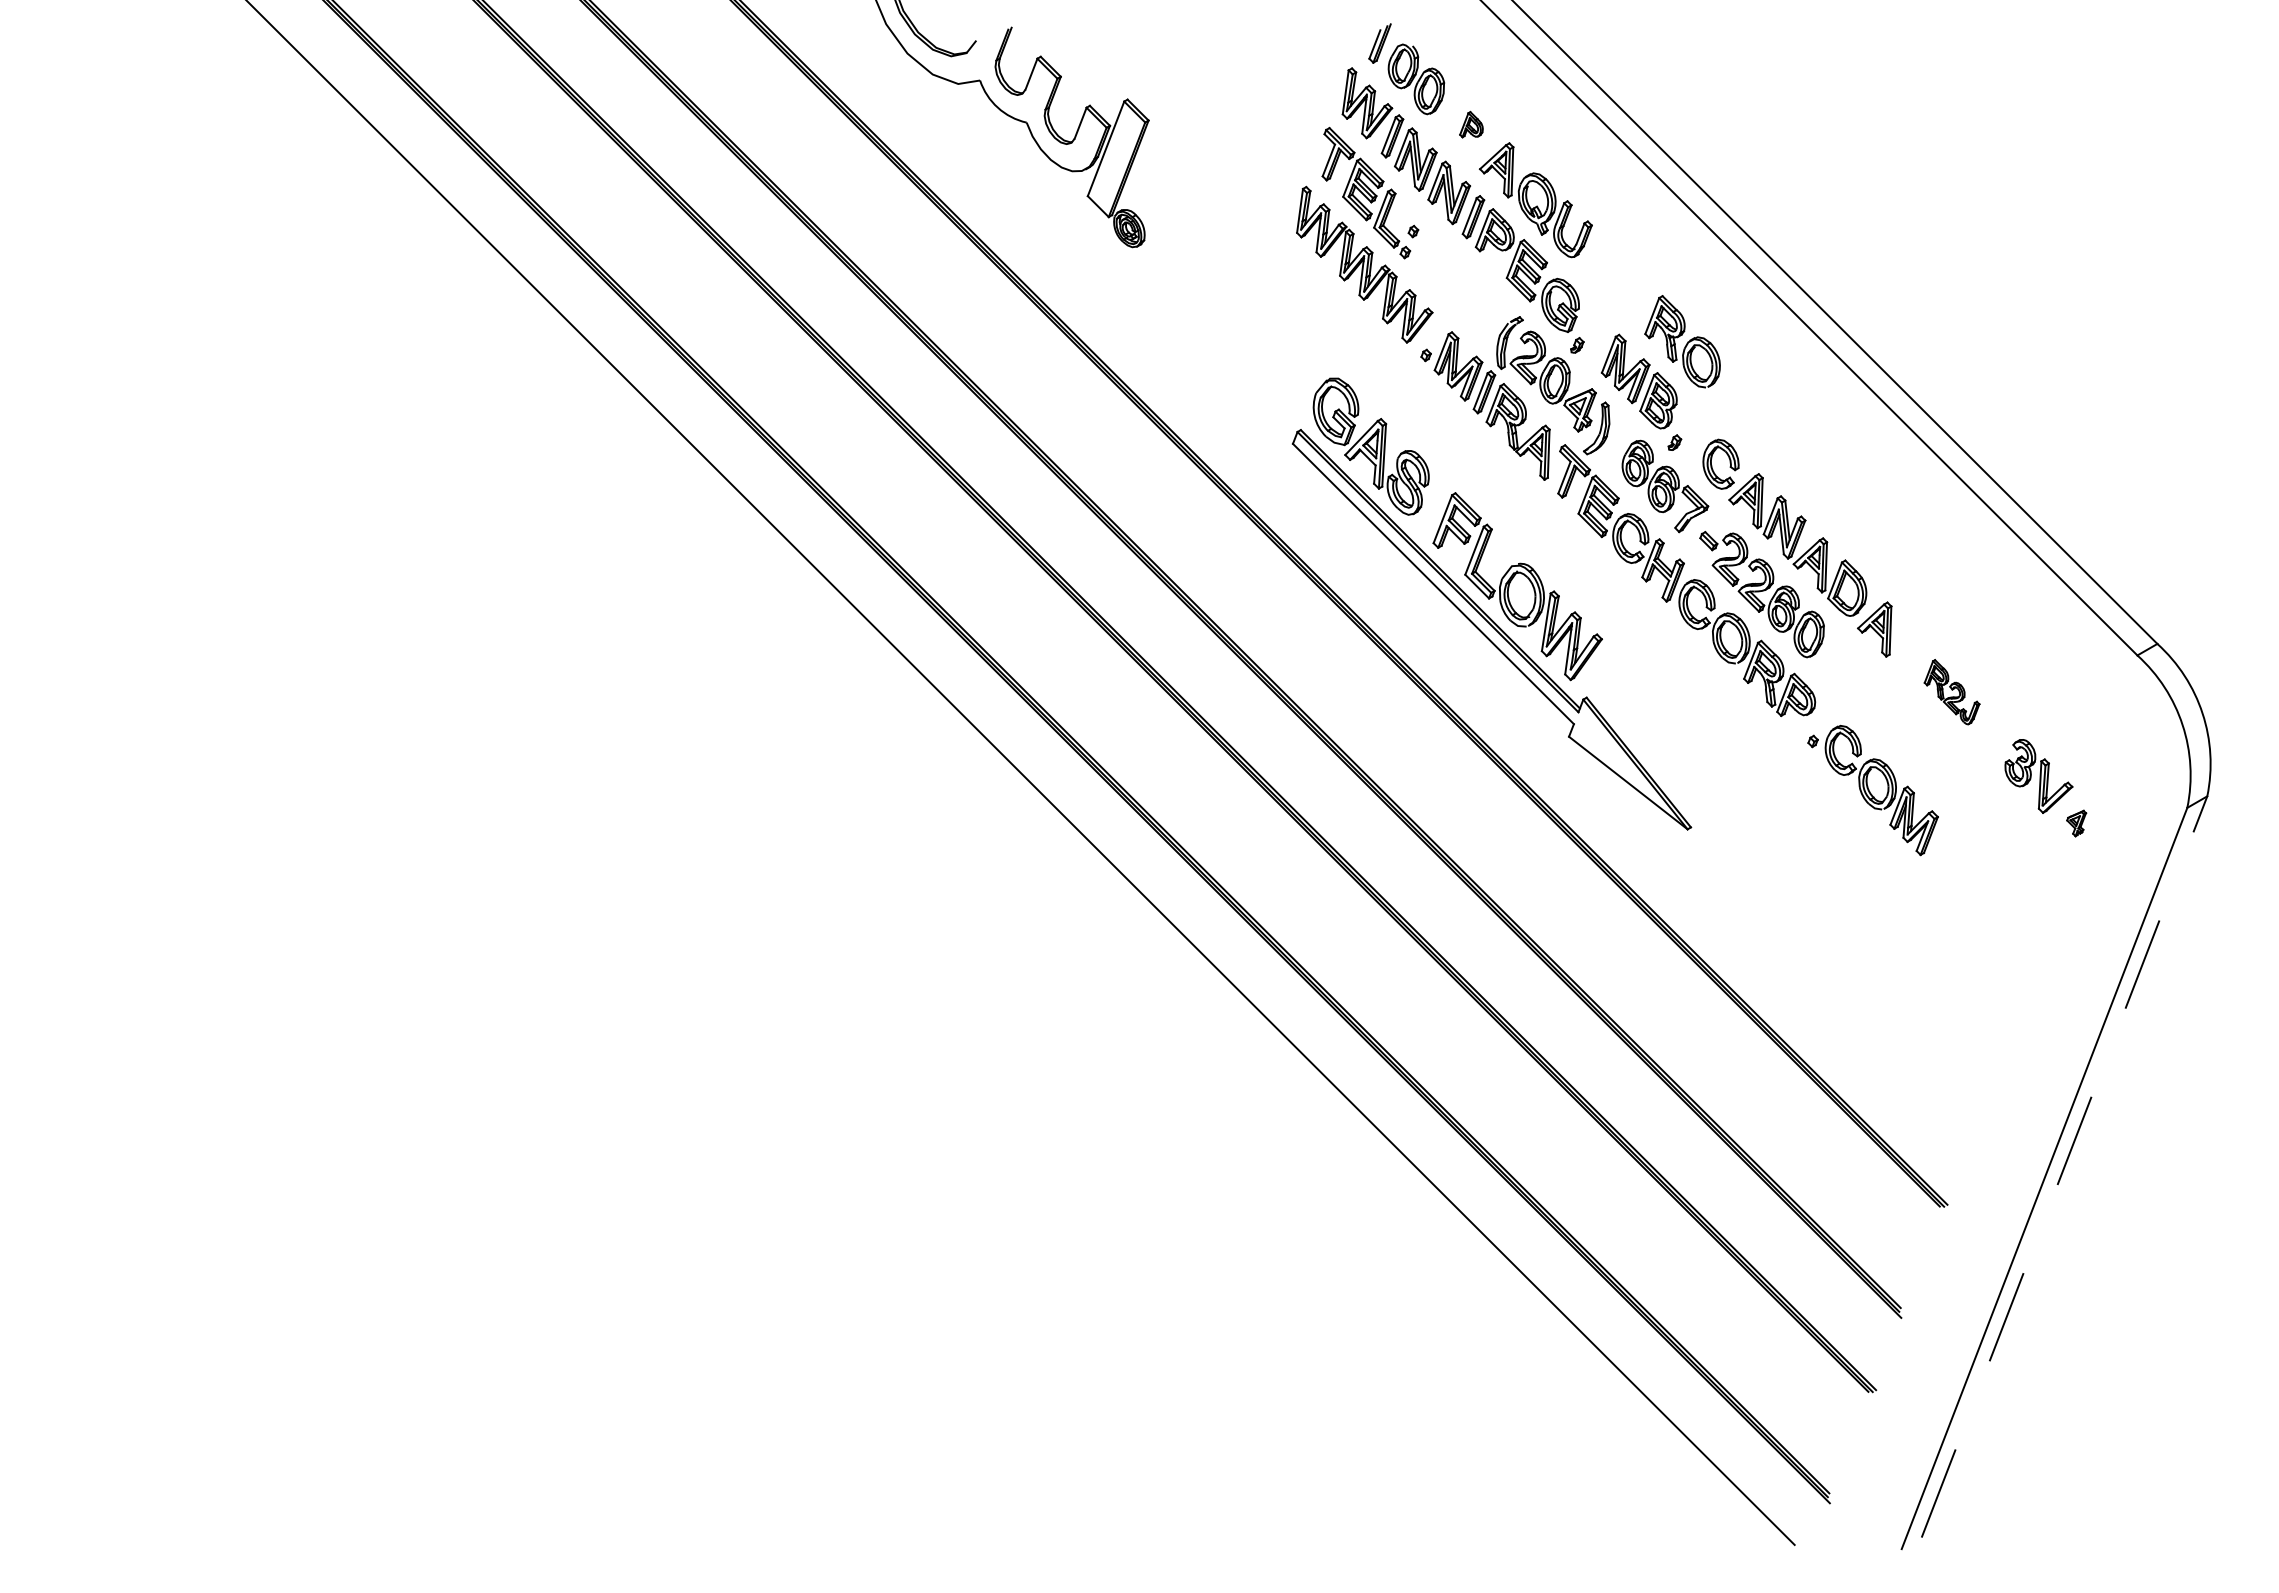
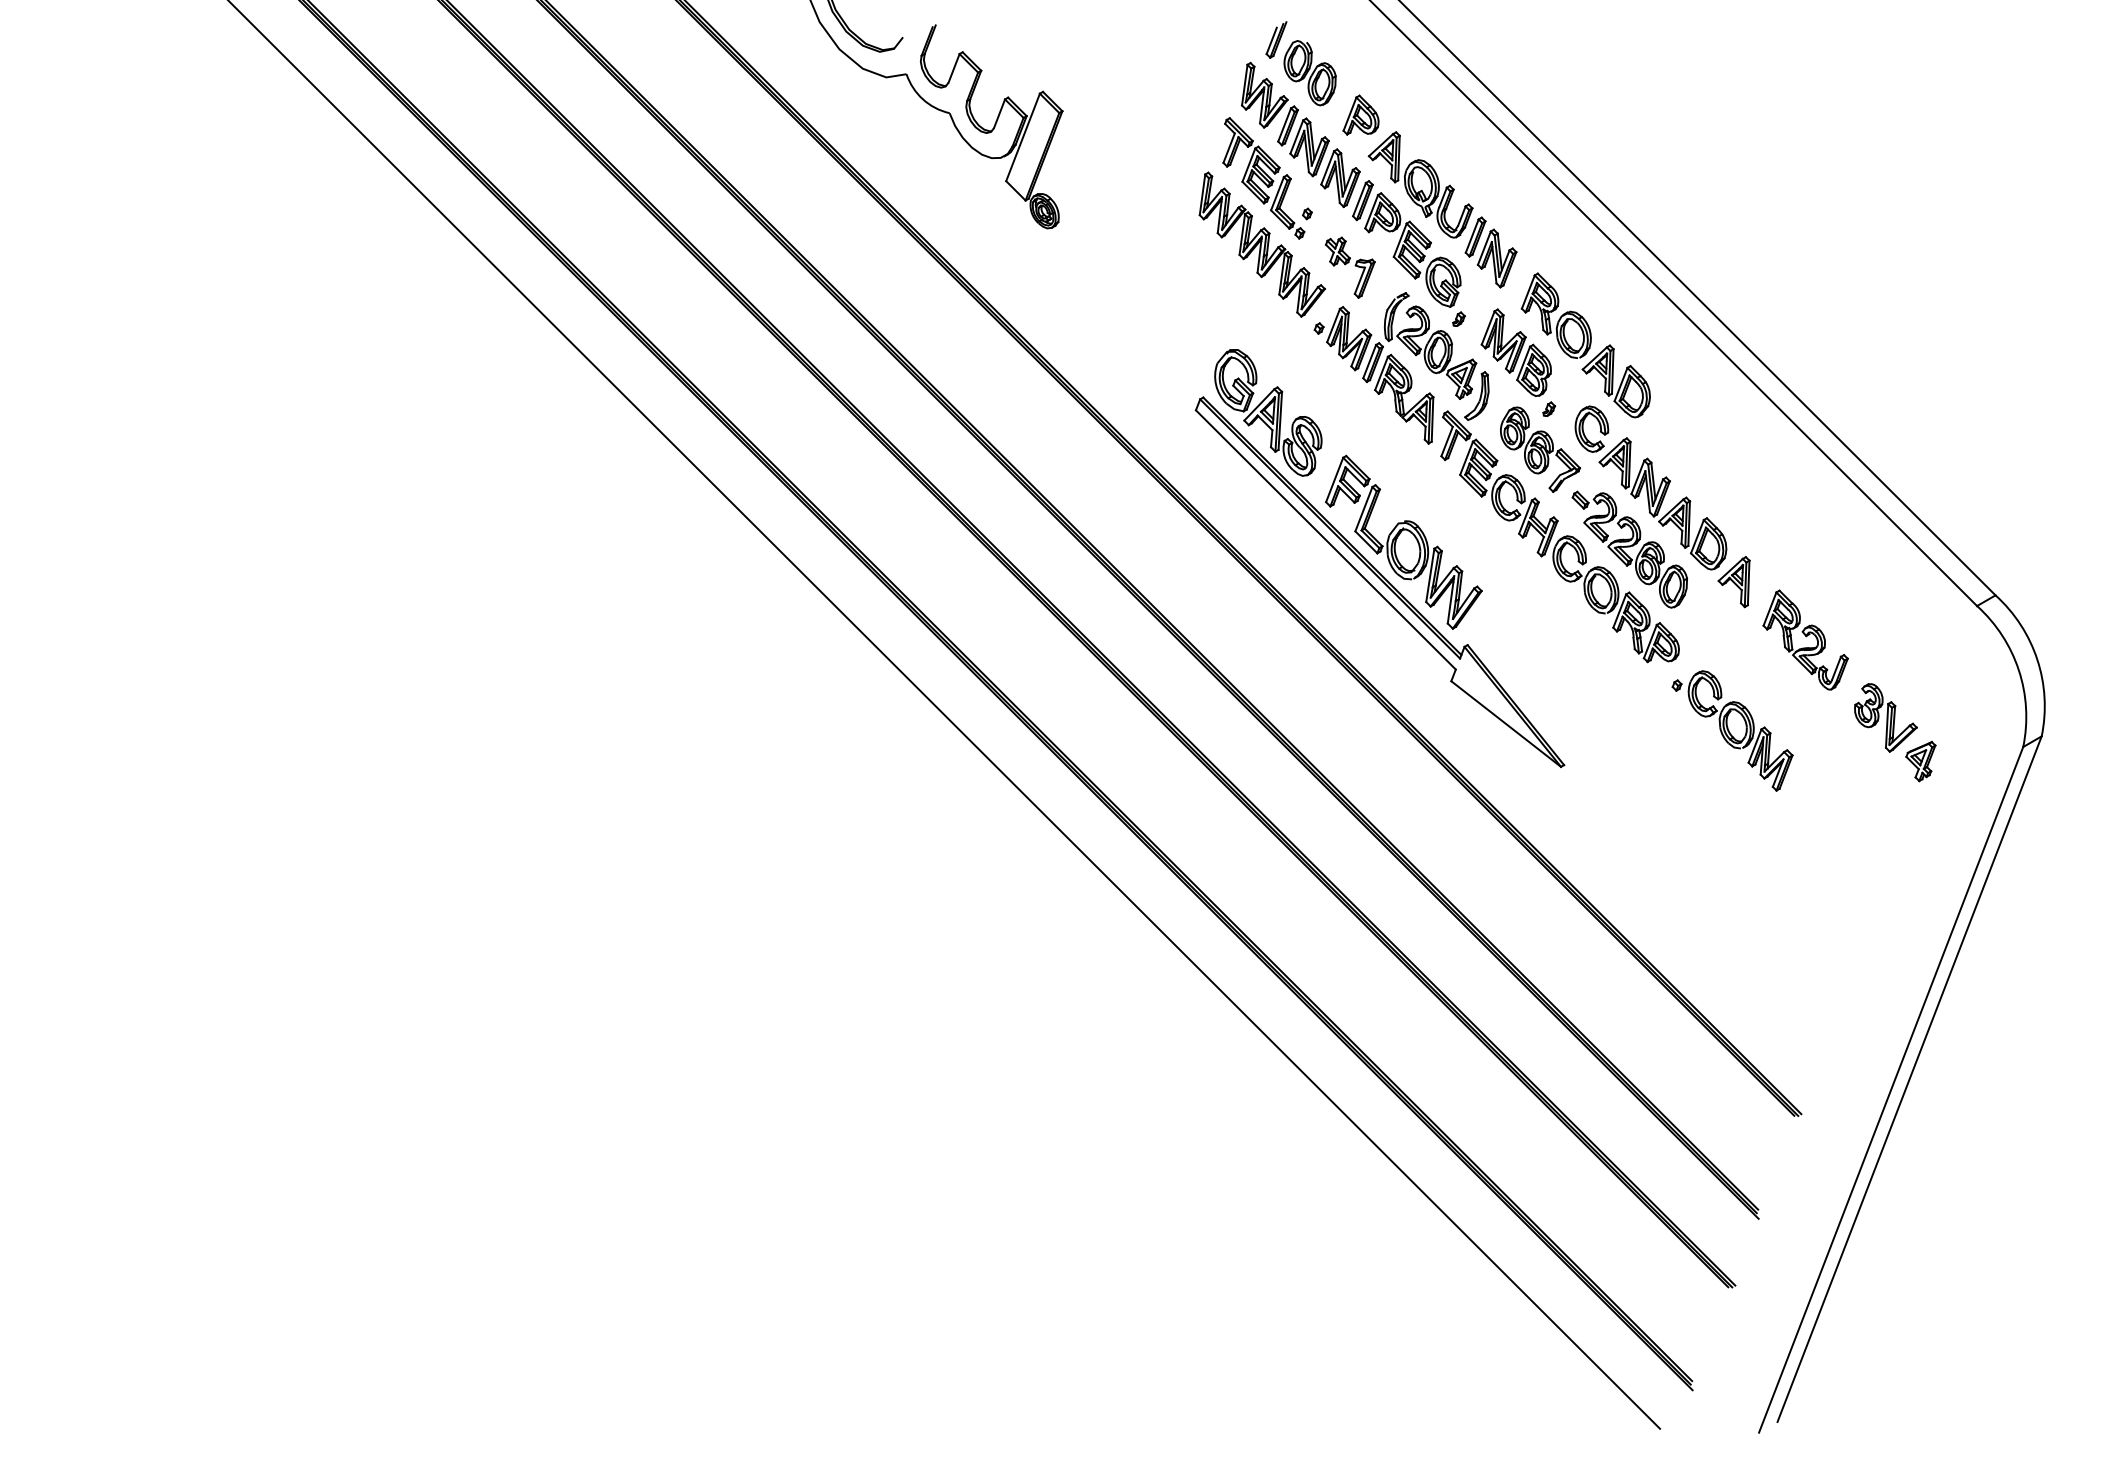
part: (1471, 124) -> (1361, 114), size x1.67
part: (1611, 272) -> (1490, 251), added
part: (1459, 289) -> (1350, 267), added
part: (1747, 412) -> (1616, 381), added
part: (1951, 691) -> (1805, 639), size x1.67
part: (2076, 823) -> (1920, 761), size x1.67
line: (2064, 1166) -> (1909, 1078), dashed -> solid

